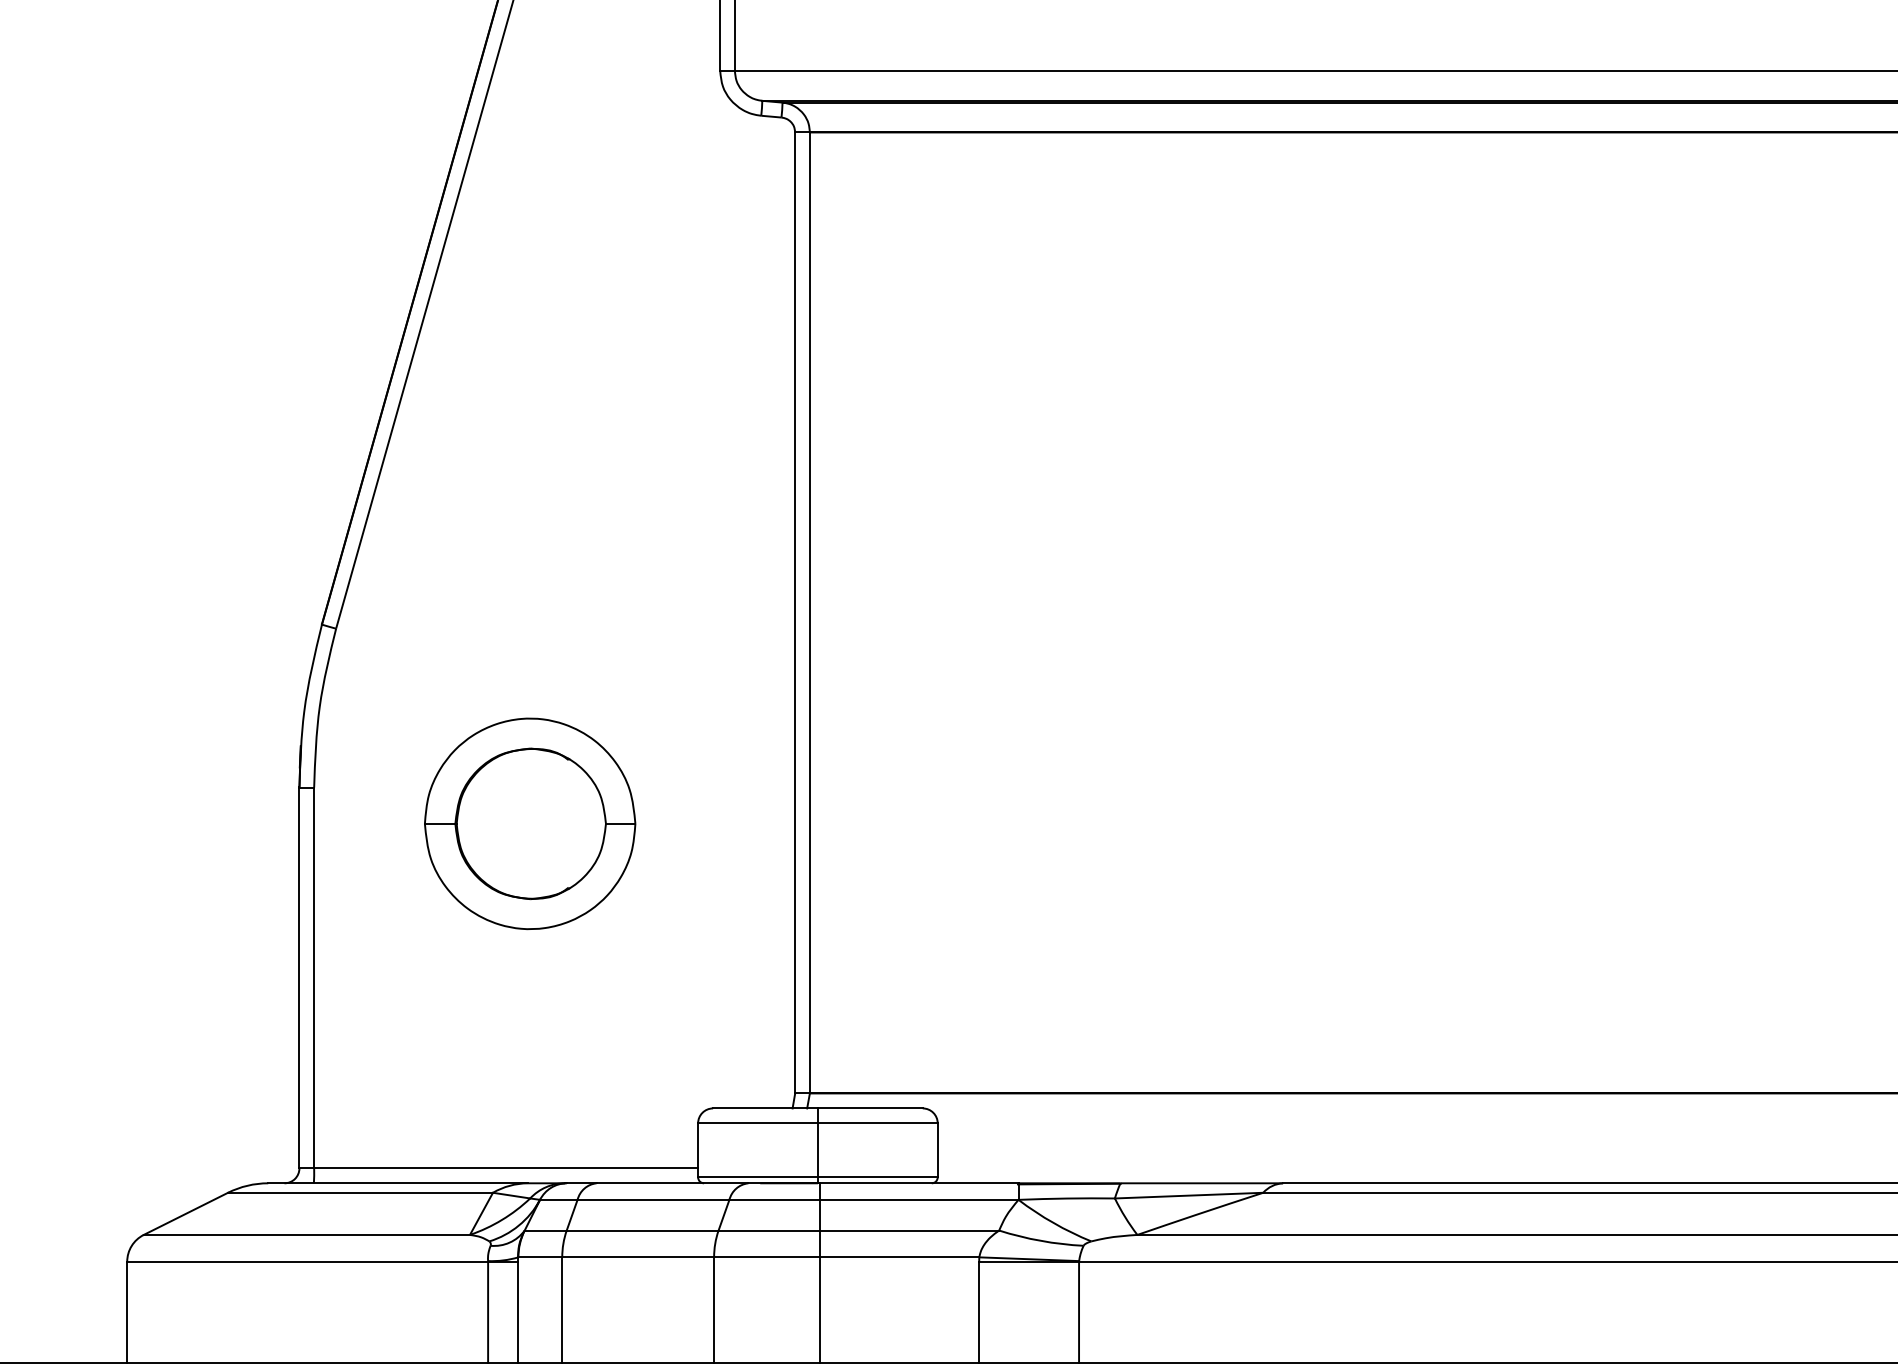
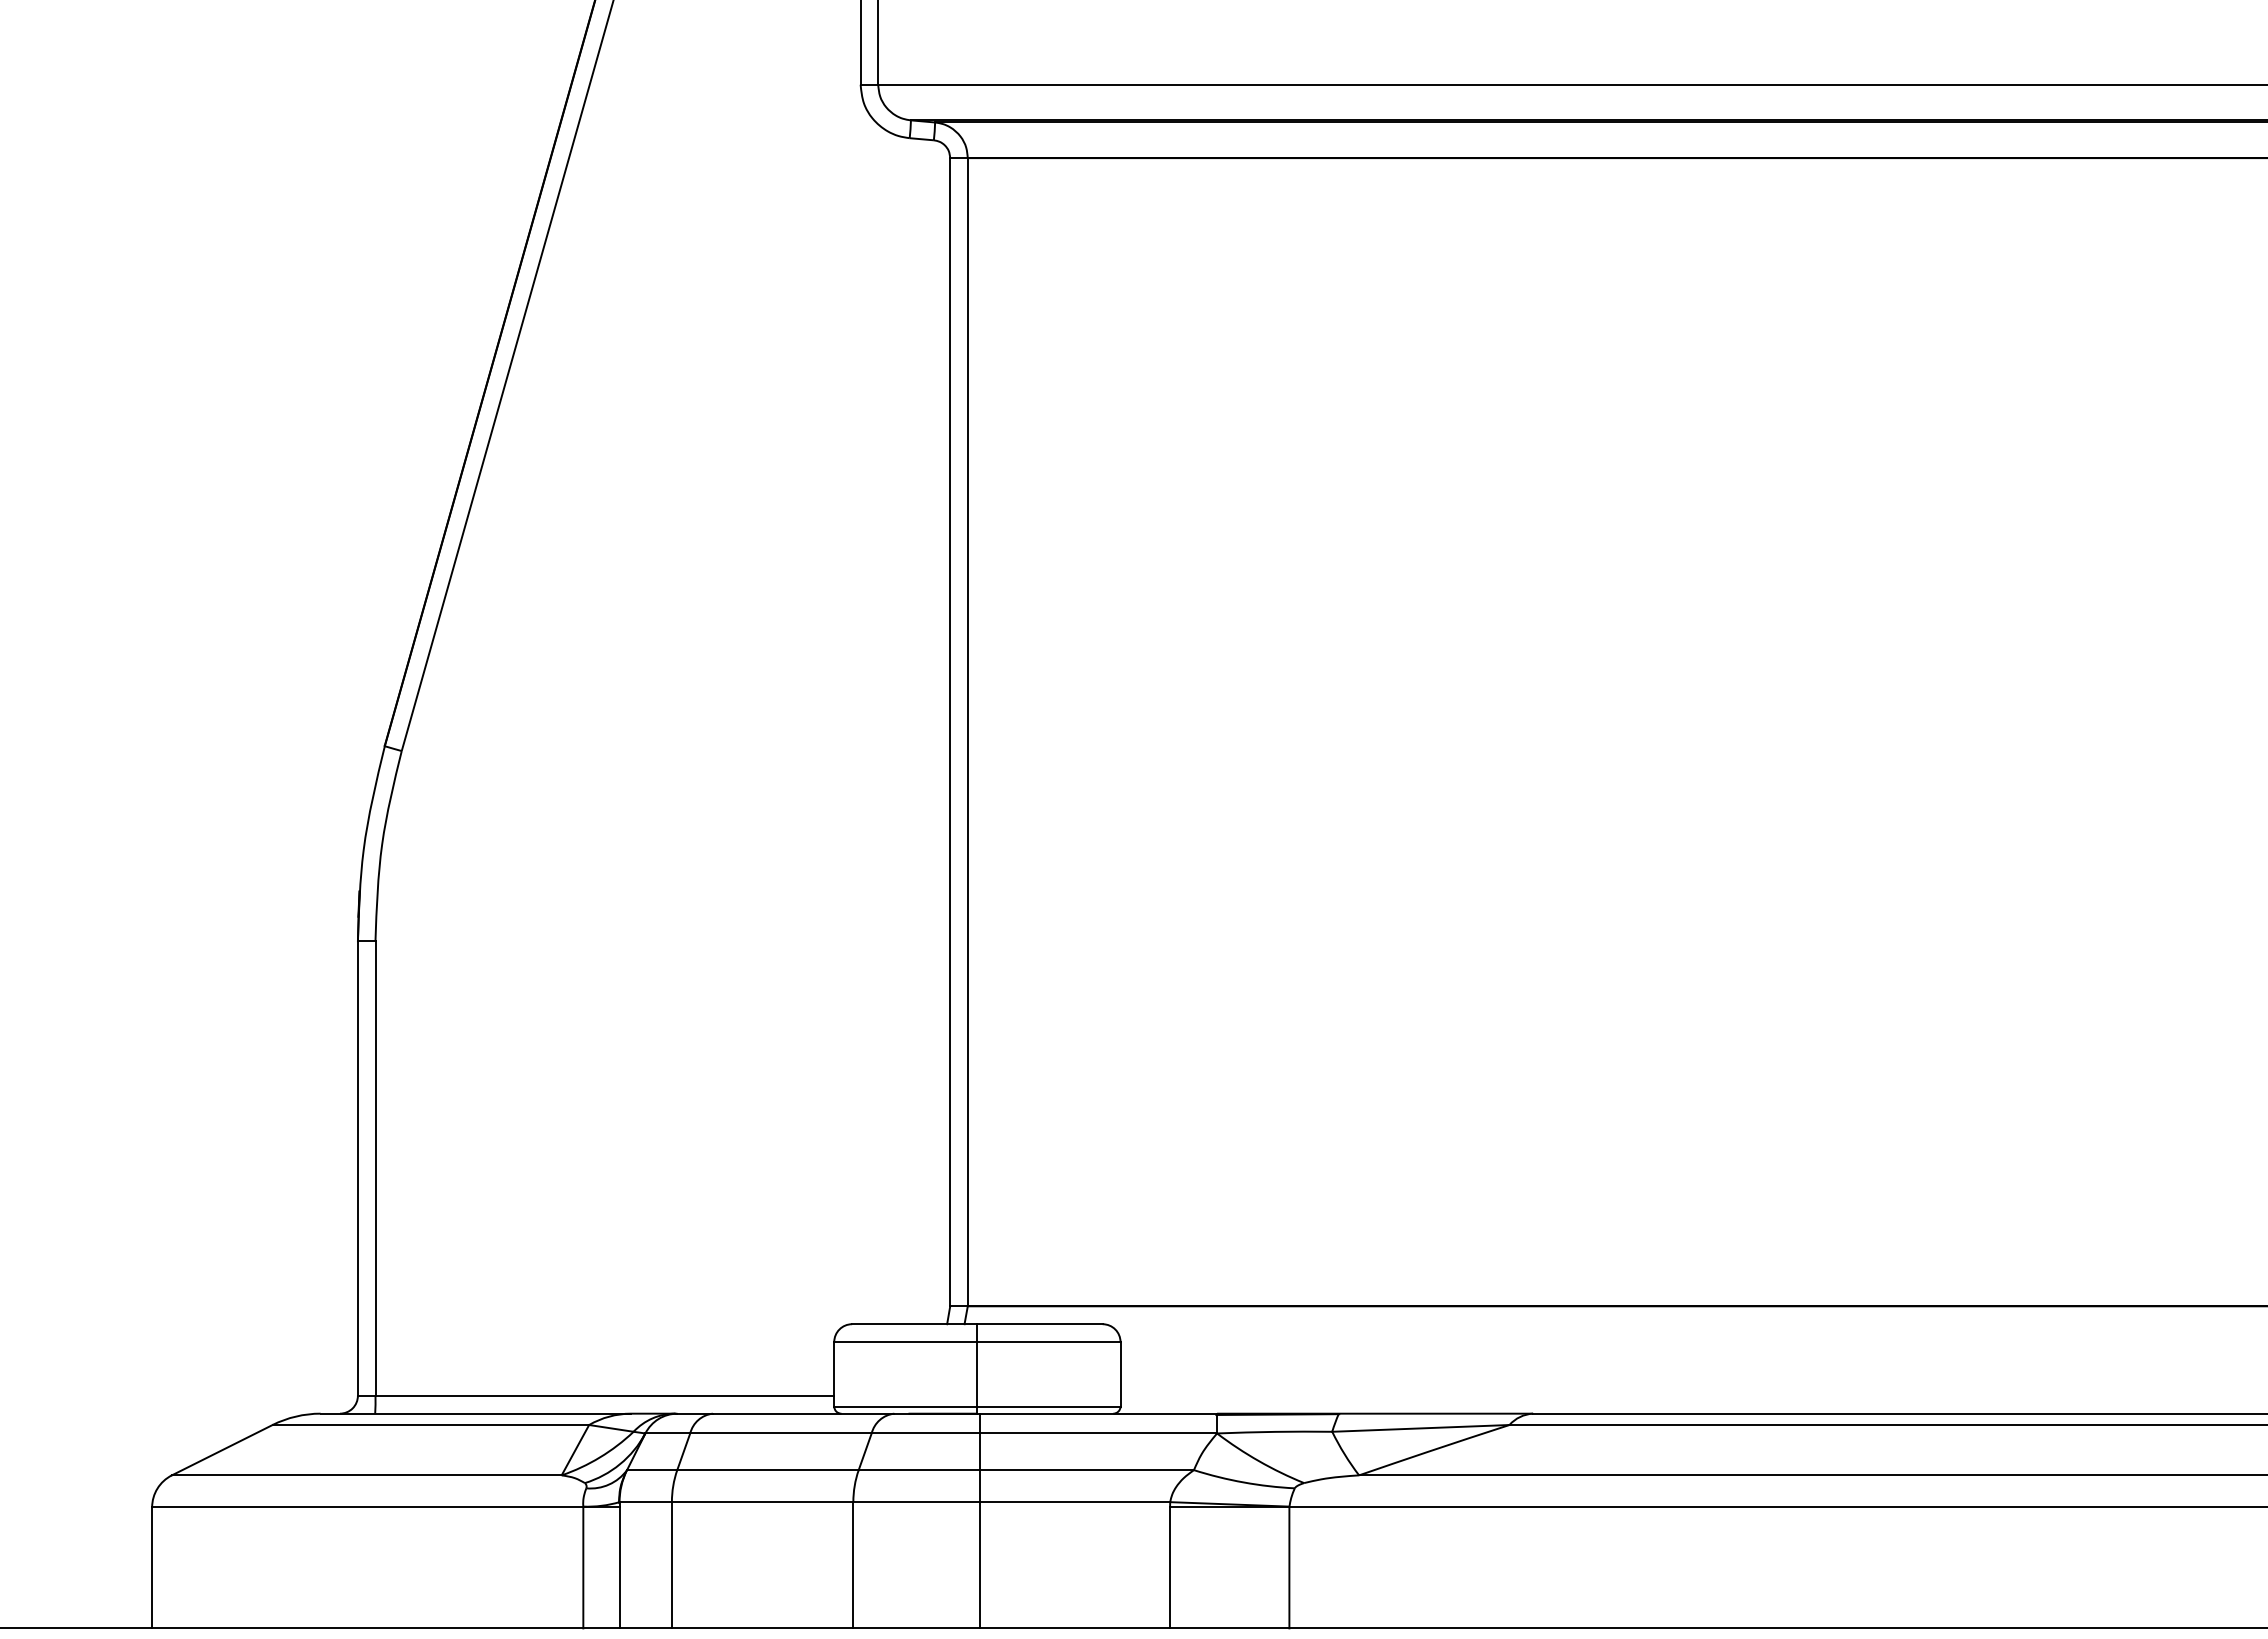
part: (530, 823) -> (633, 983), removed

